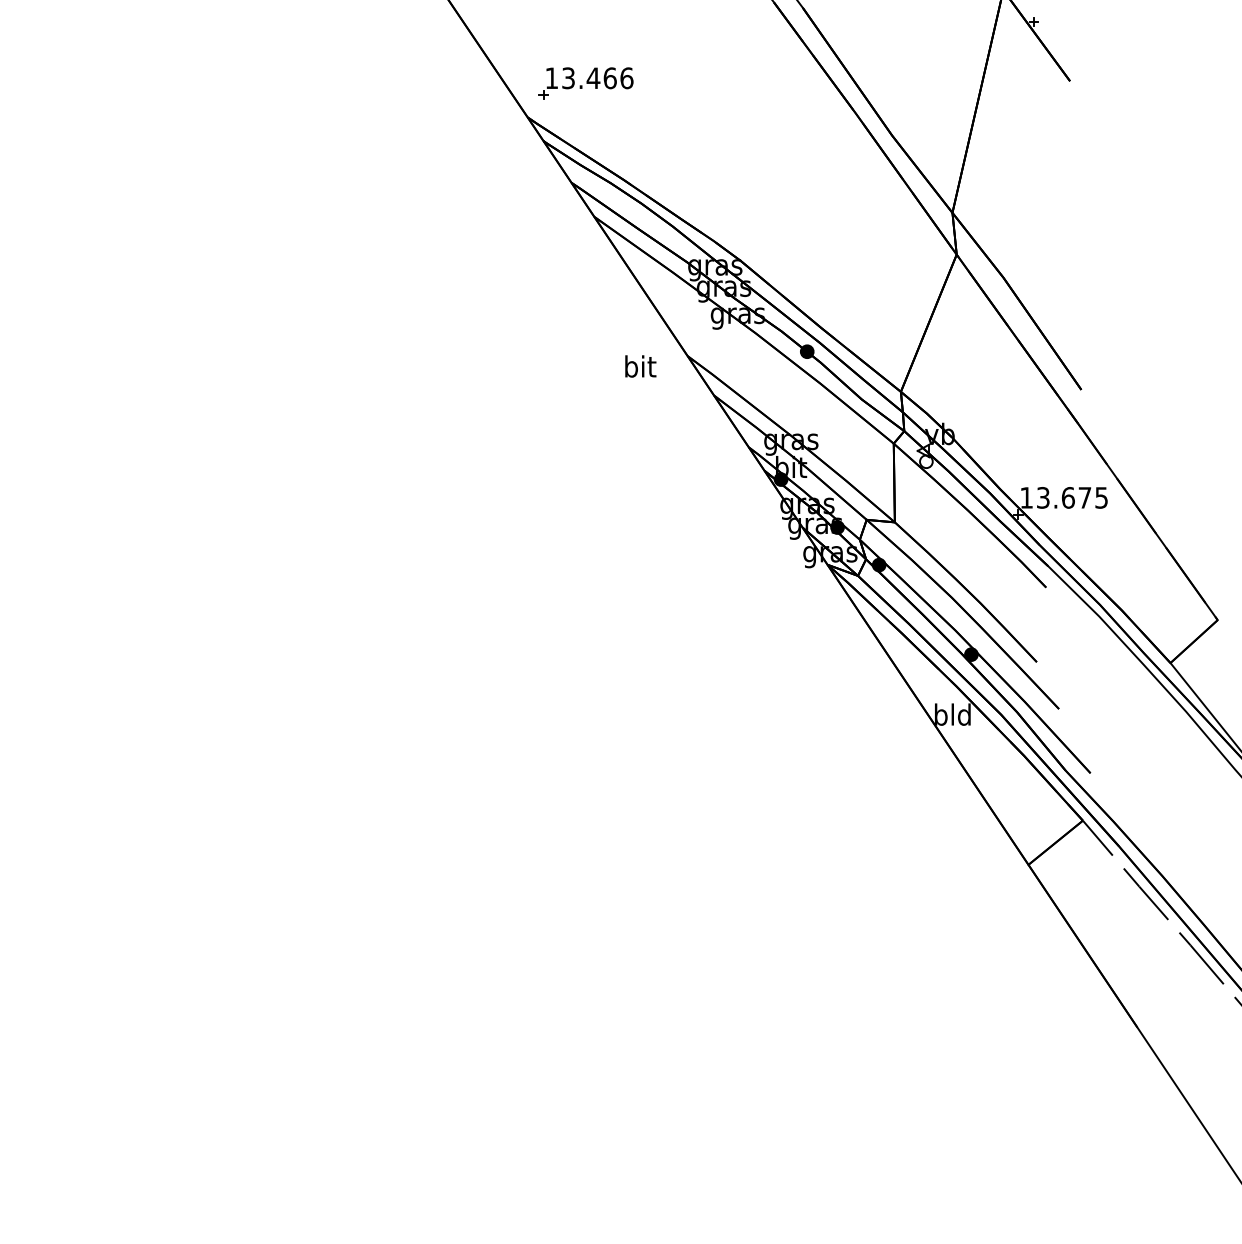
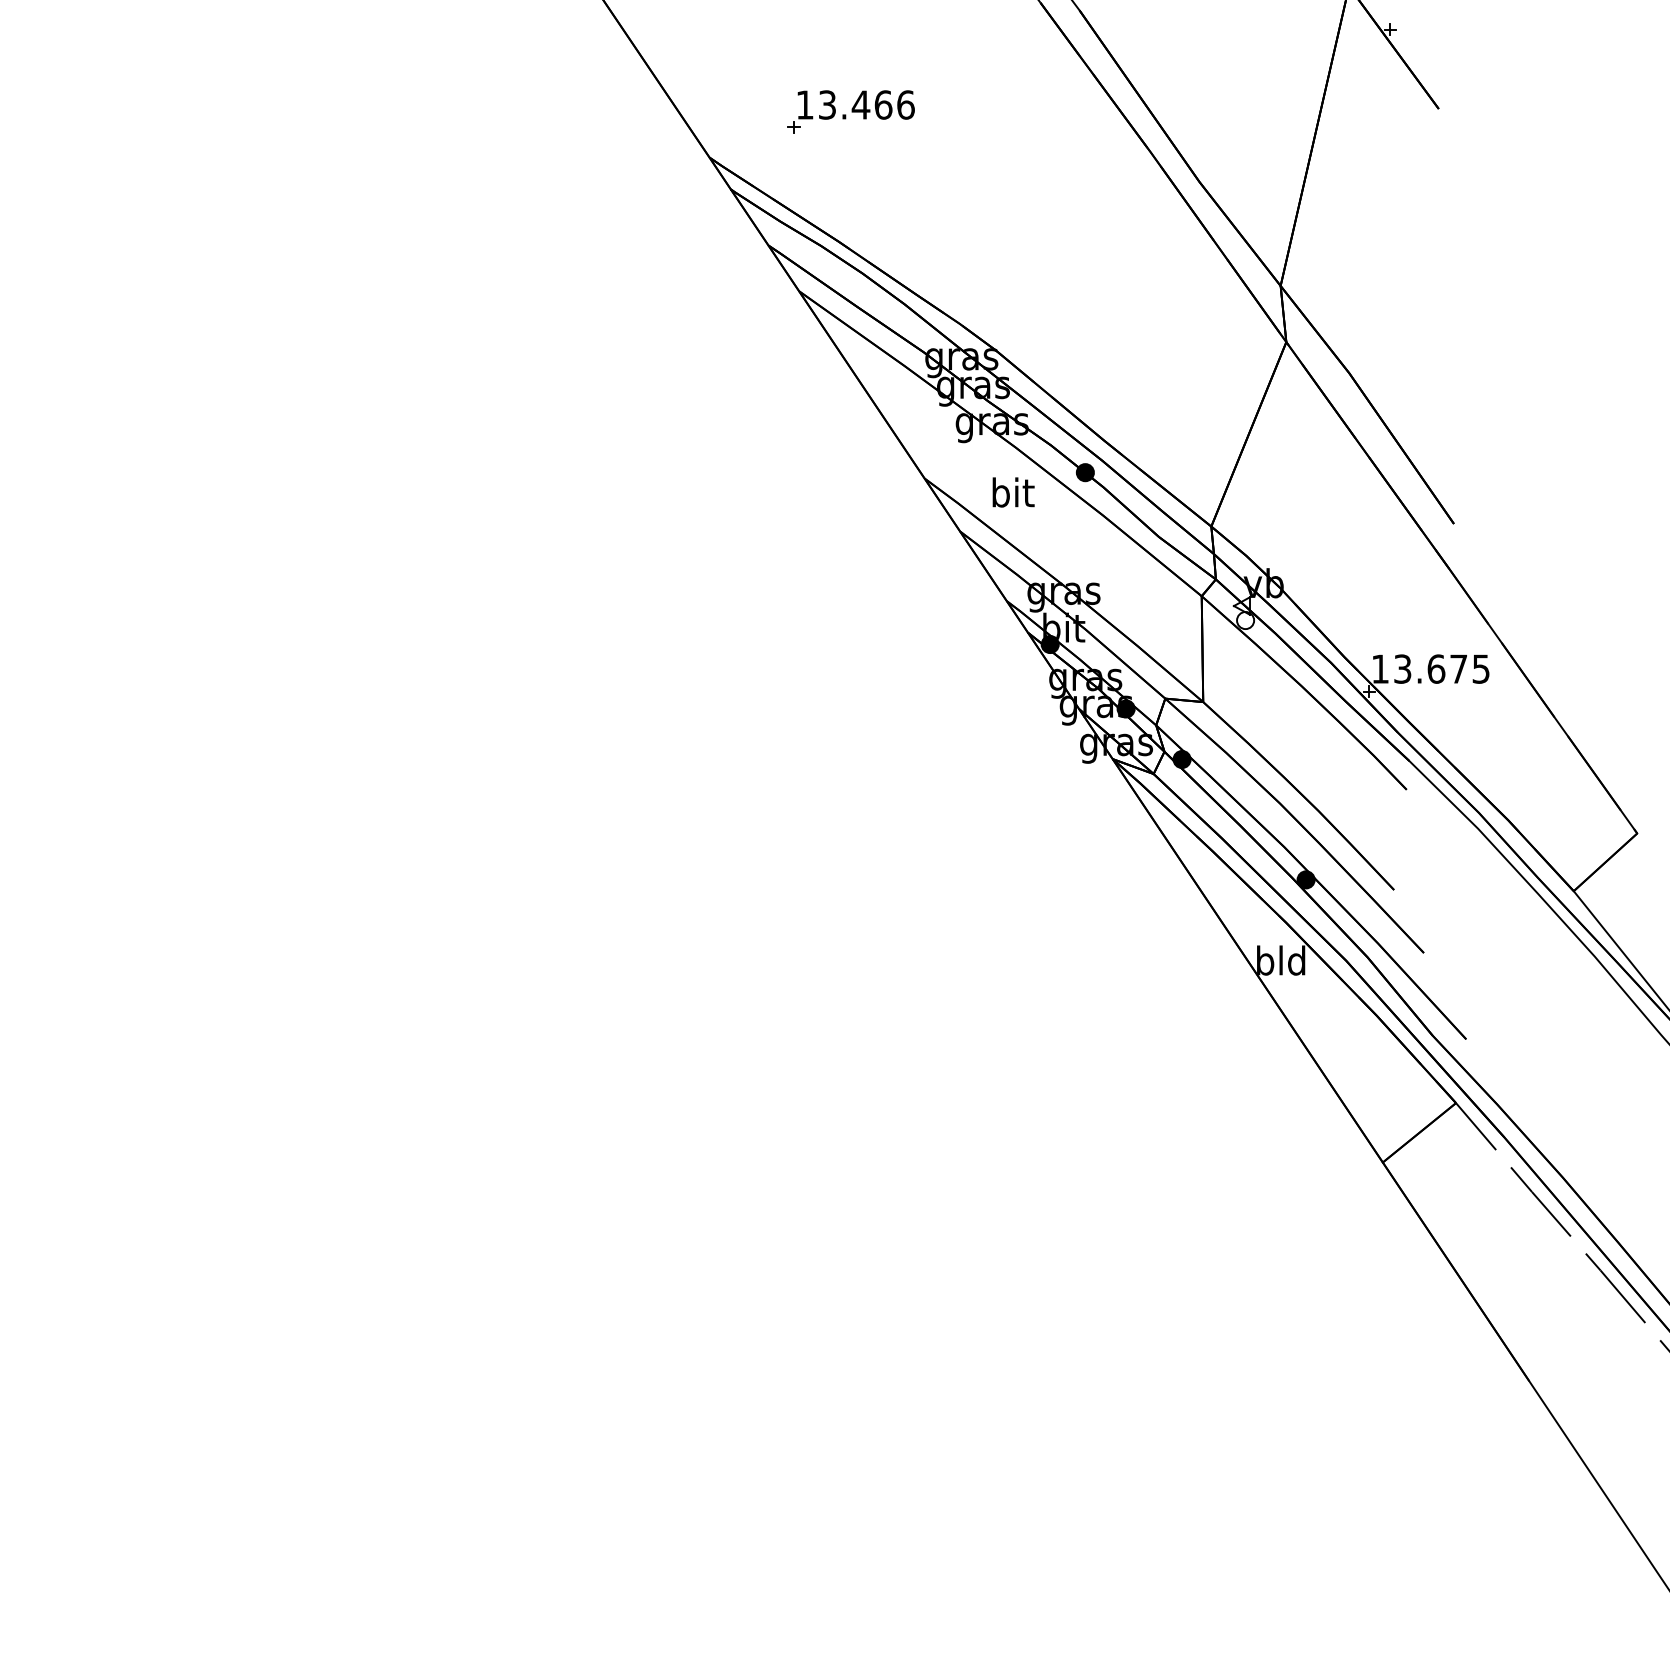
part: (585, 83) -> (850, 111), moved
text: (640, 366) -> (1013, 492), moved

